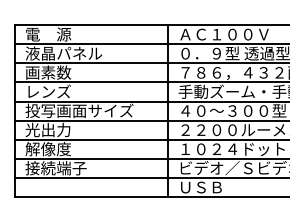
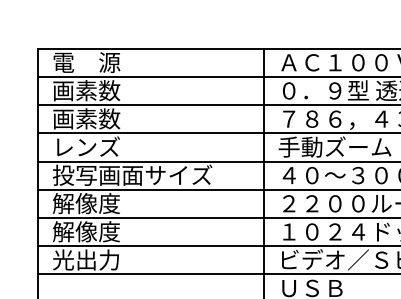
text: (63, 53) -> (108, 90), 液晶パネル -> 画素数
text: (47, 129) -> (85, 202), 光出力 -> 解像度
text: (55, 168) -> (97, 260), 接続端子 -> 光出力

